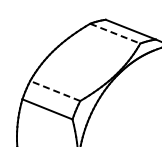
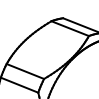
line: (115, 33) -> (70, 28), dashed -> solid
line: (55, 91) -> (25, 71), dashed -> solid

